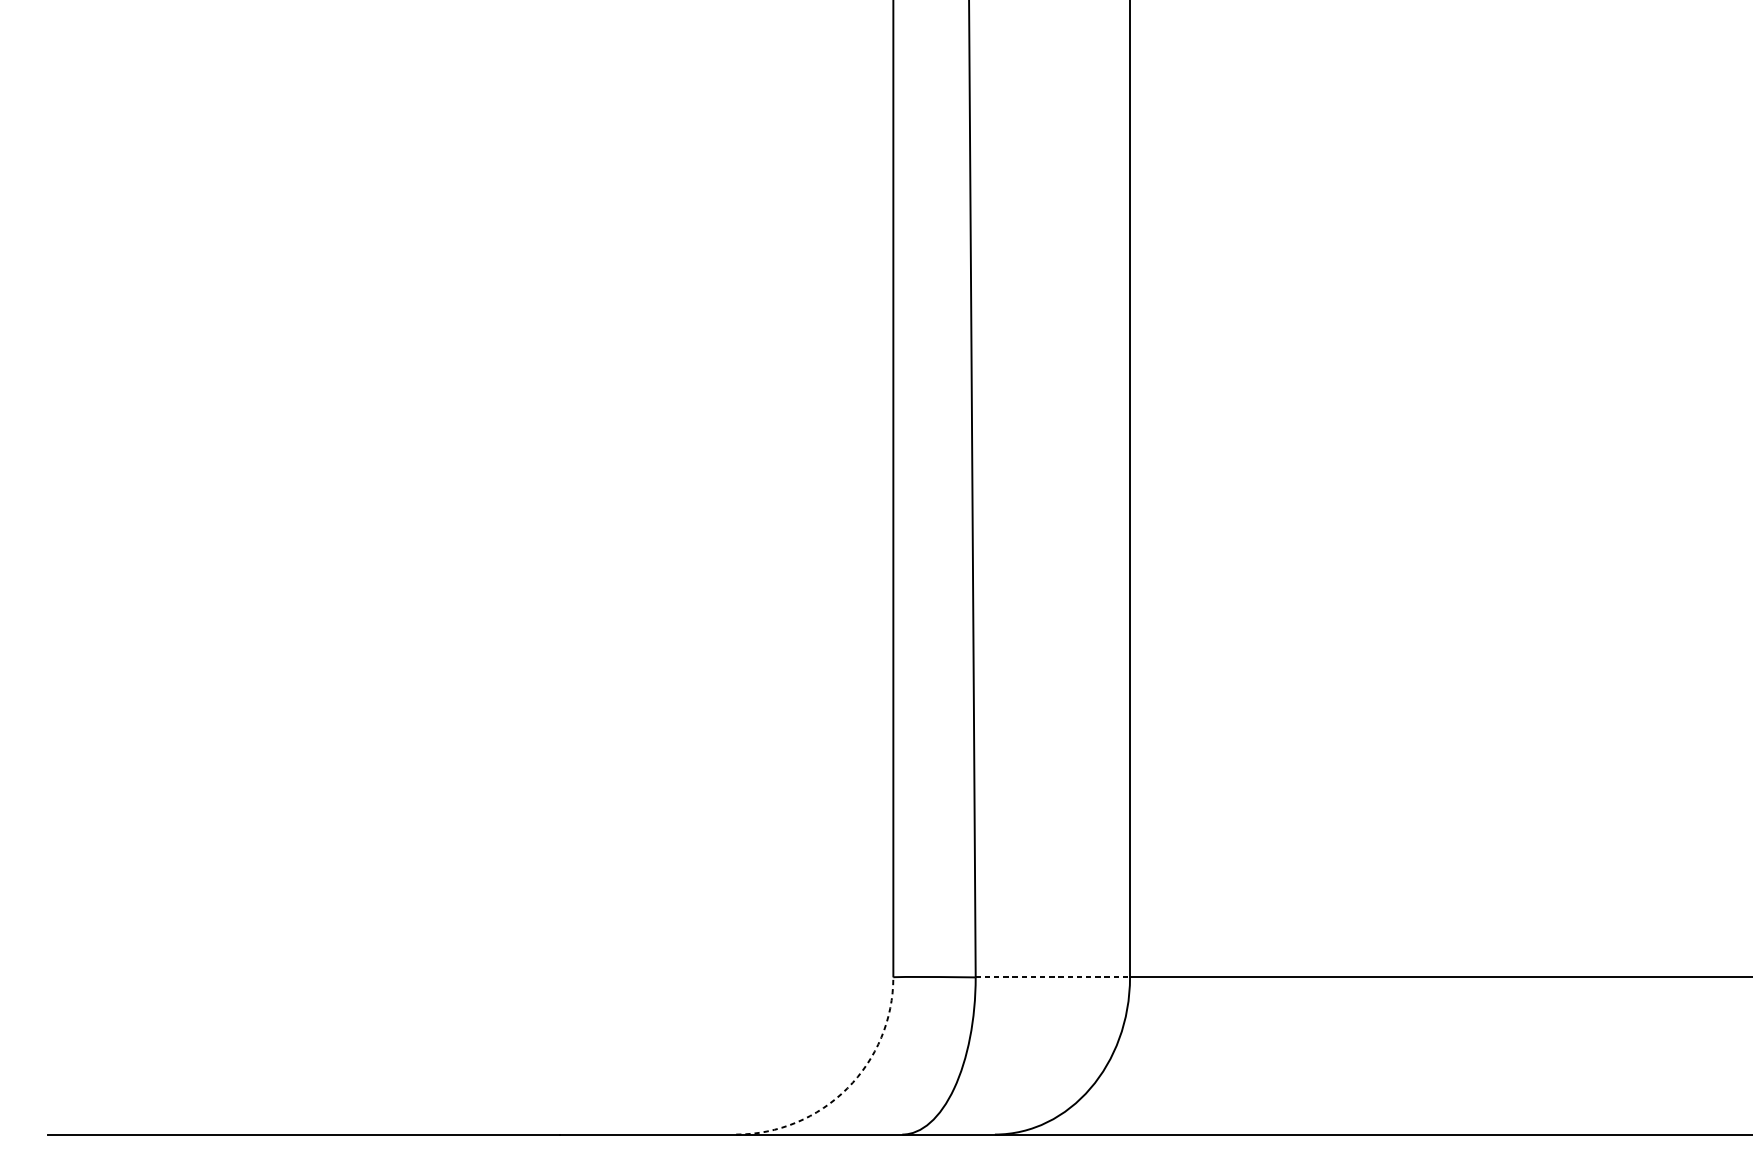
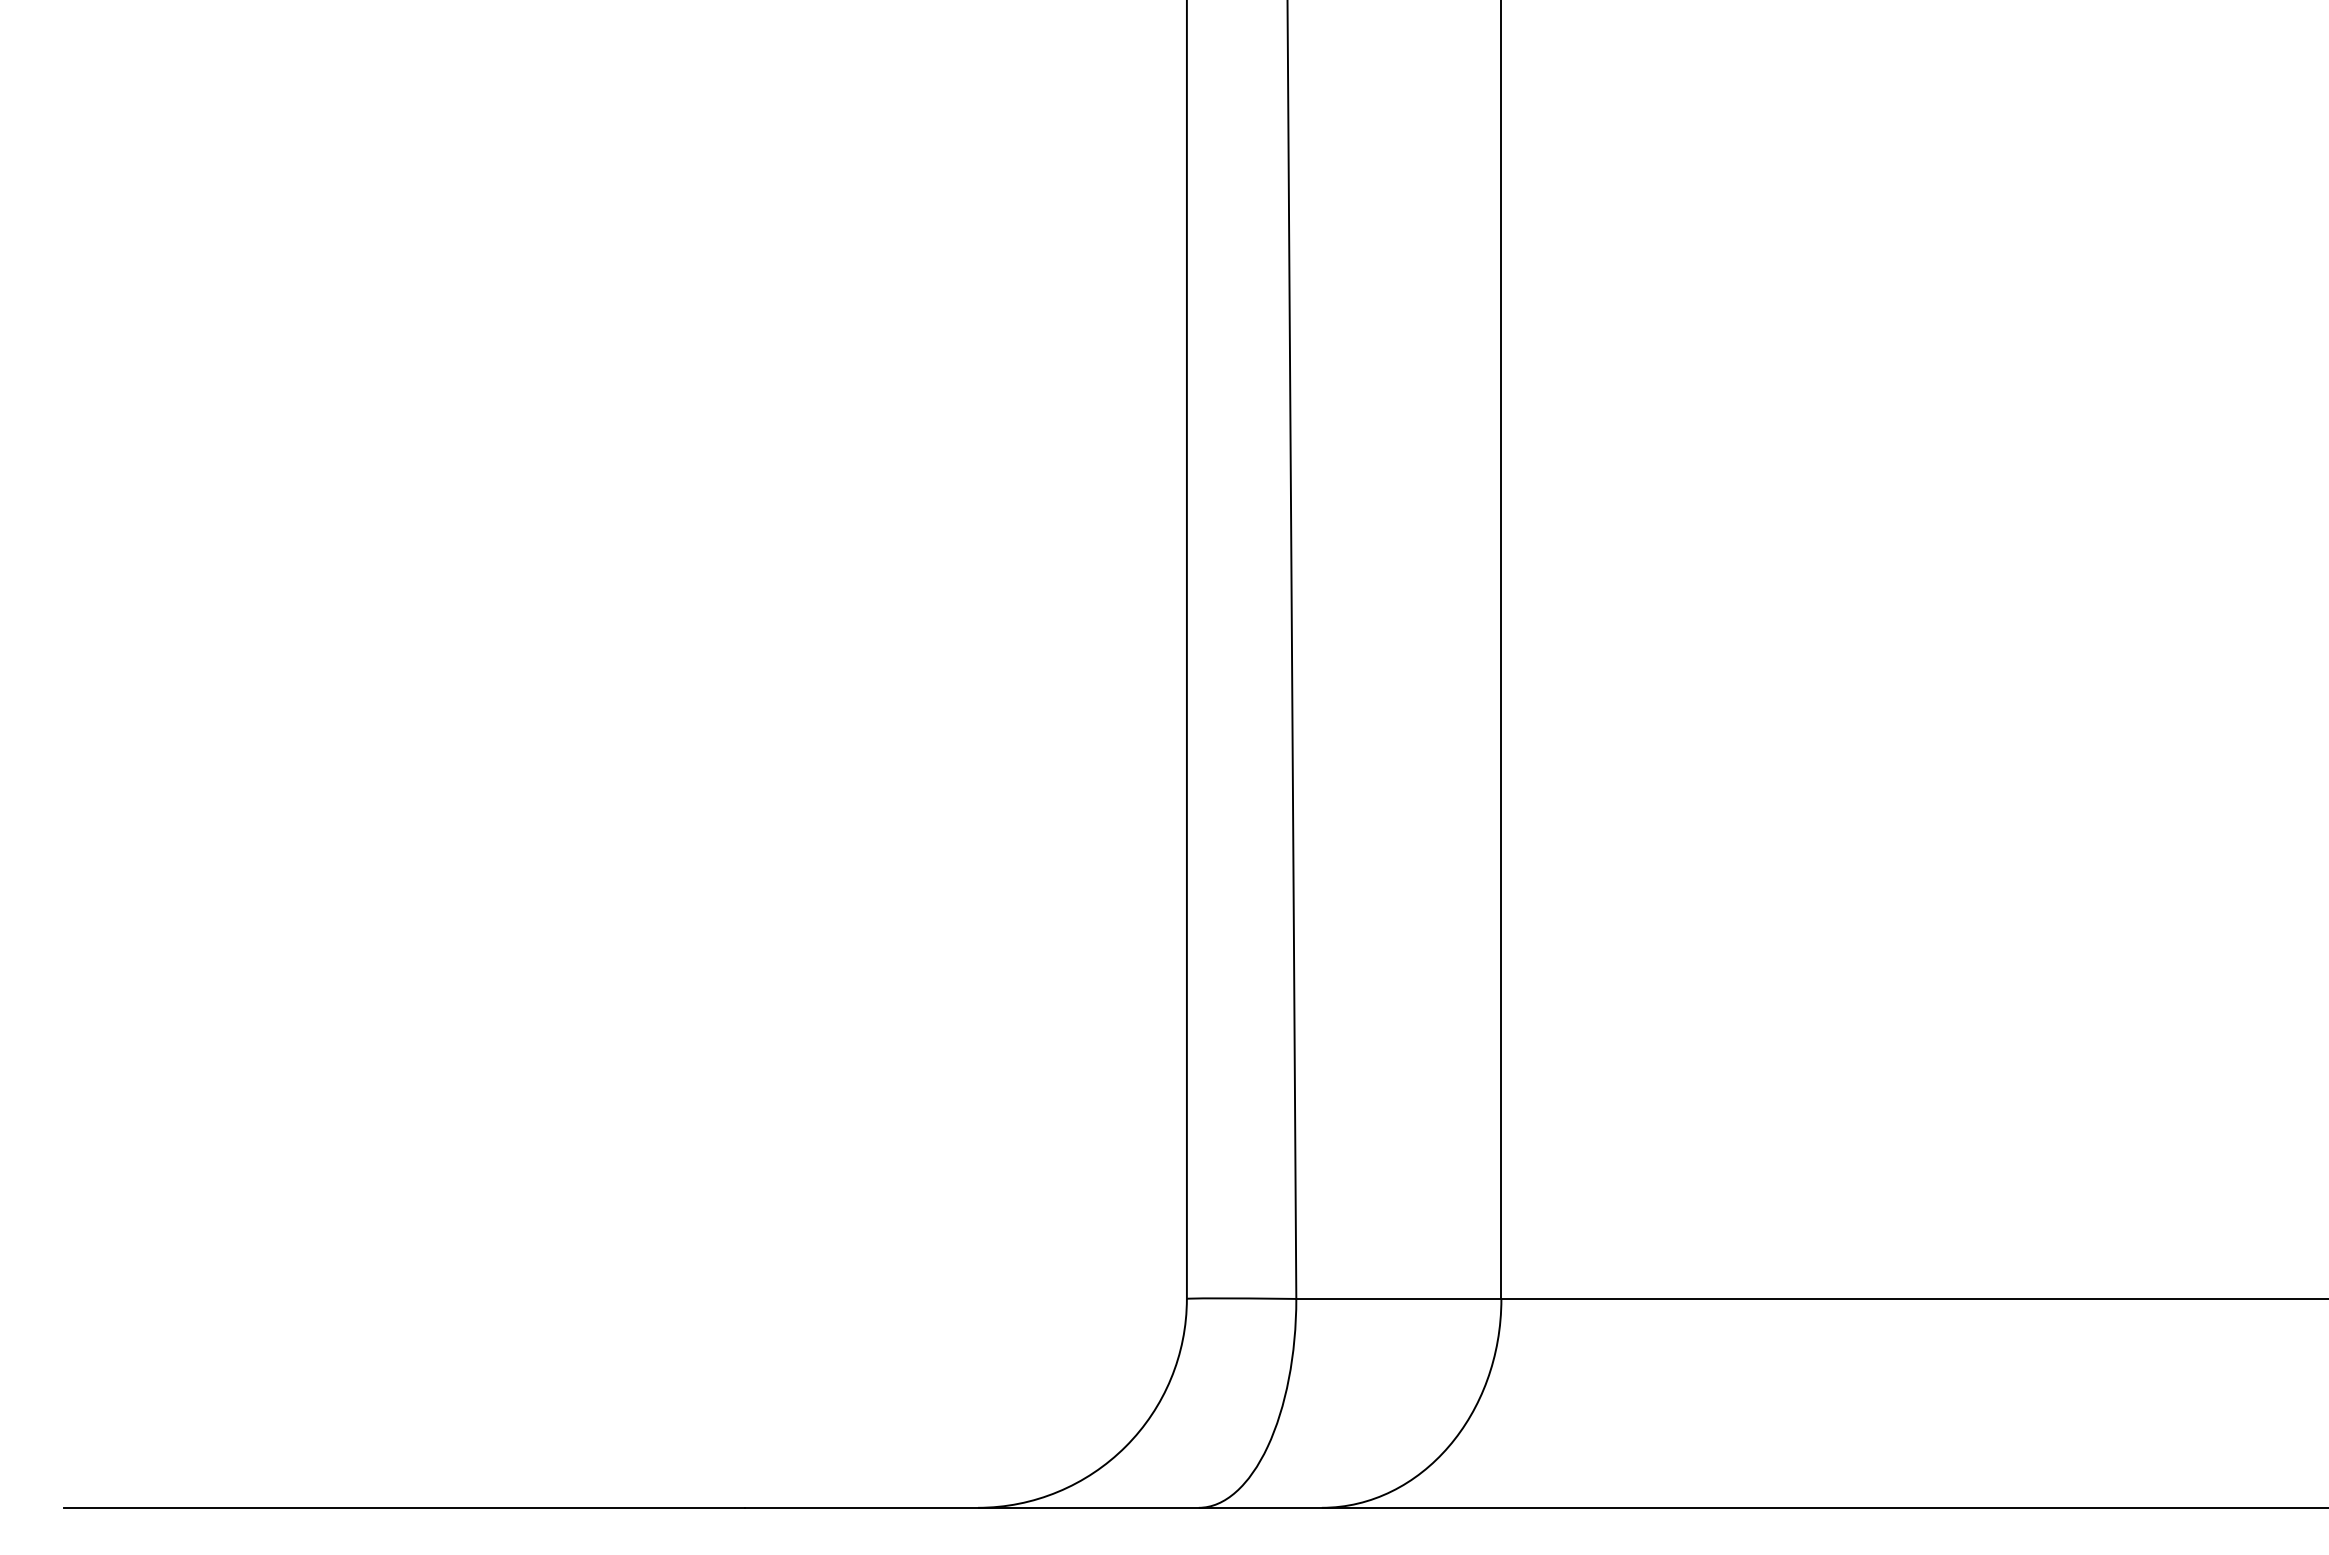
line: (1052, 977) -> (1398, 1298), dashed -> solid
arc: (847, 1088) -> (1125, 1446), dashed -> solid

